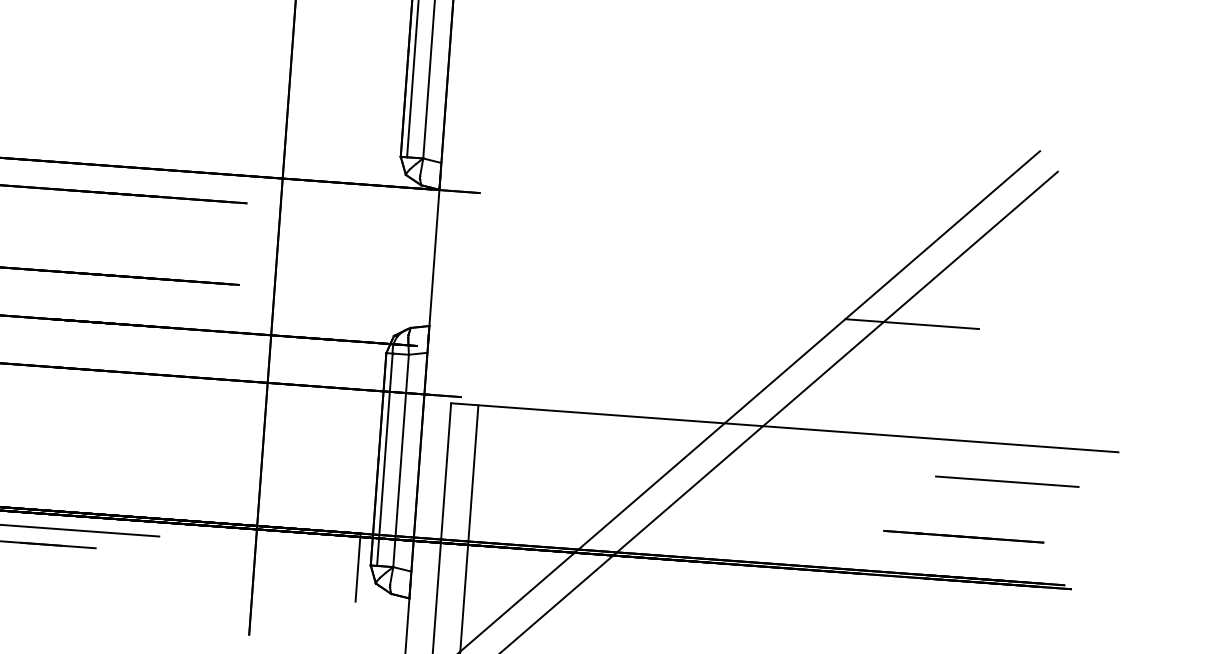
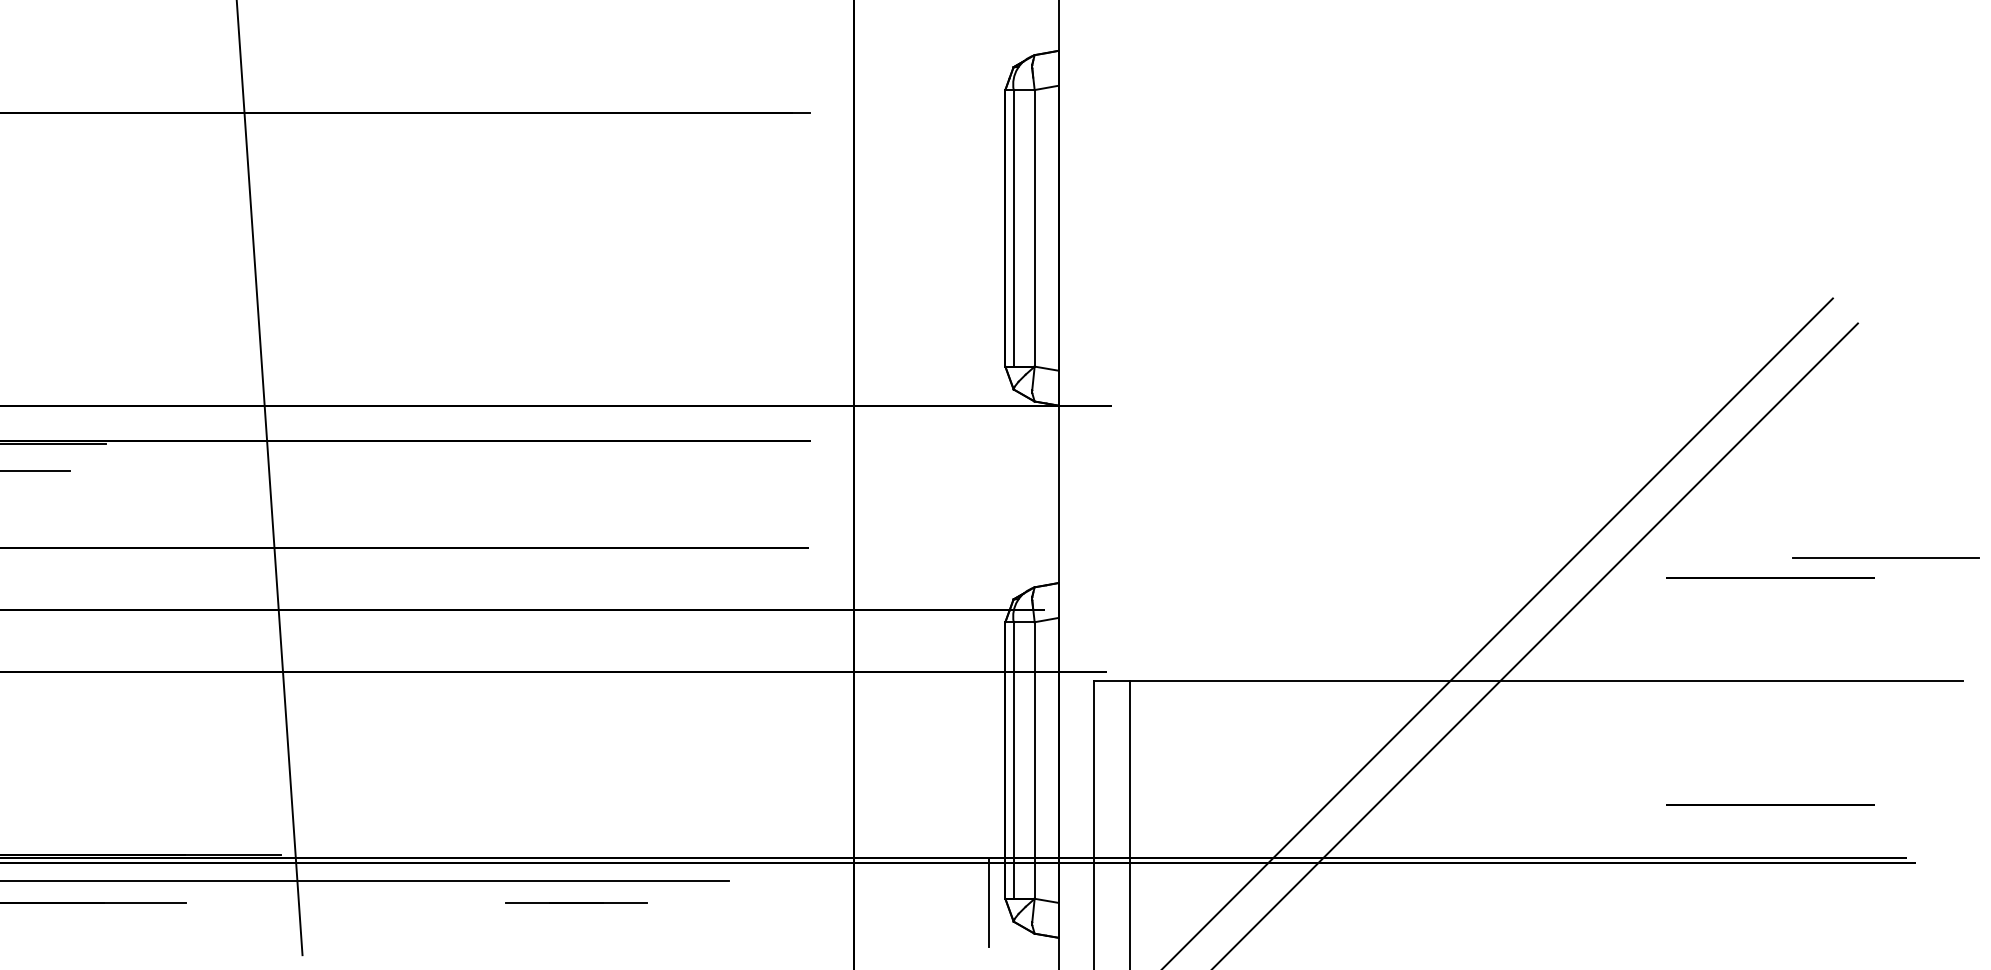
line: (912, 323) -> (1683, 534), removed
line: (976, 361) -> (1770, 577), added
line: (1006, 481) -> (1885, 557), moved

